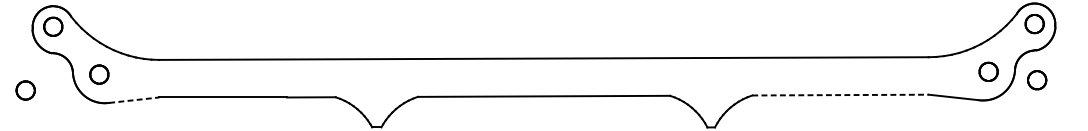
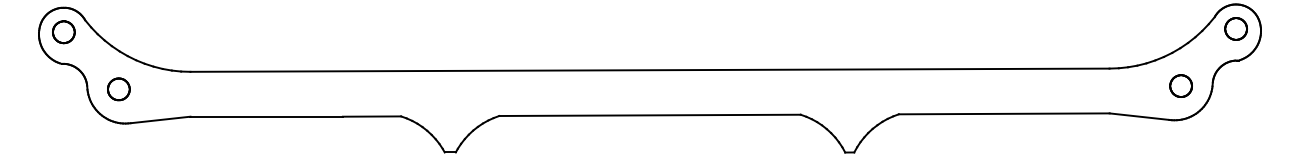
part: (1036, 79) -> (1238, 95), removed
part: (25, 90) -> (30, 108), removed
line: (840, 94) -> (1004, 113), dashed -> solid
line: (135, 99) -> (161, 119), dashed -> solid

